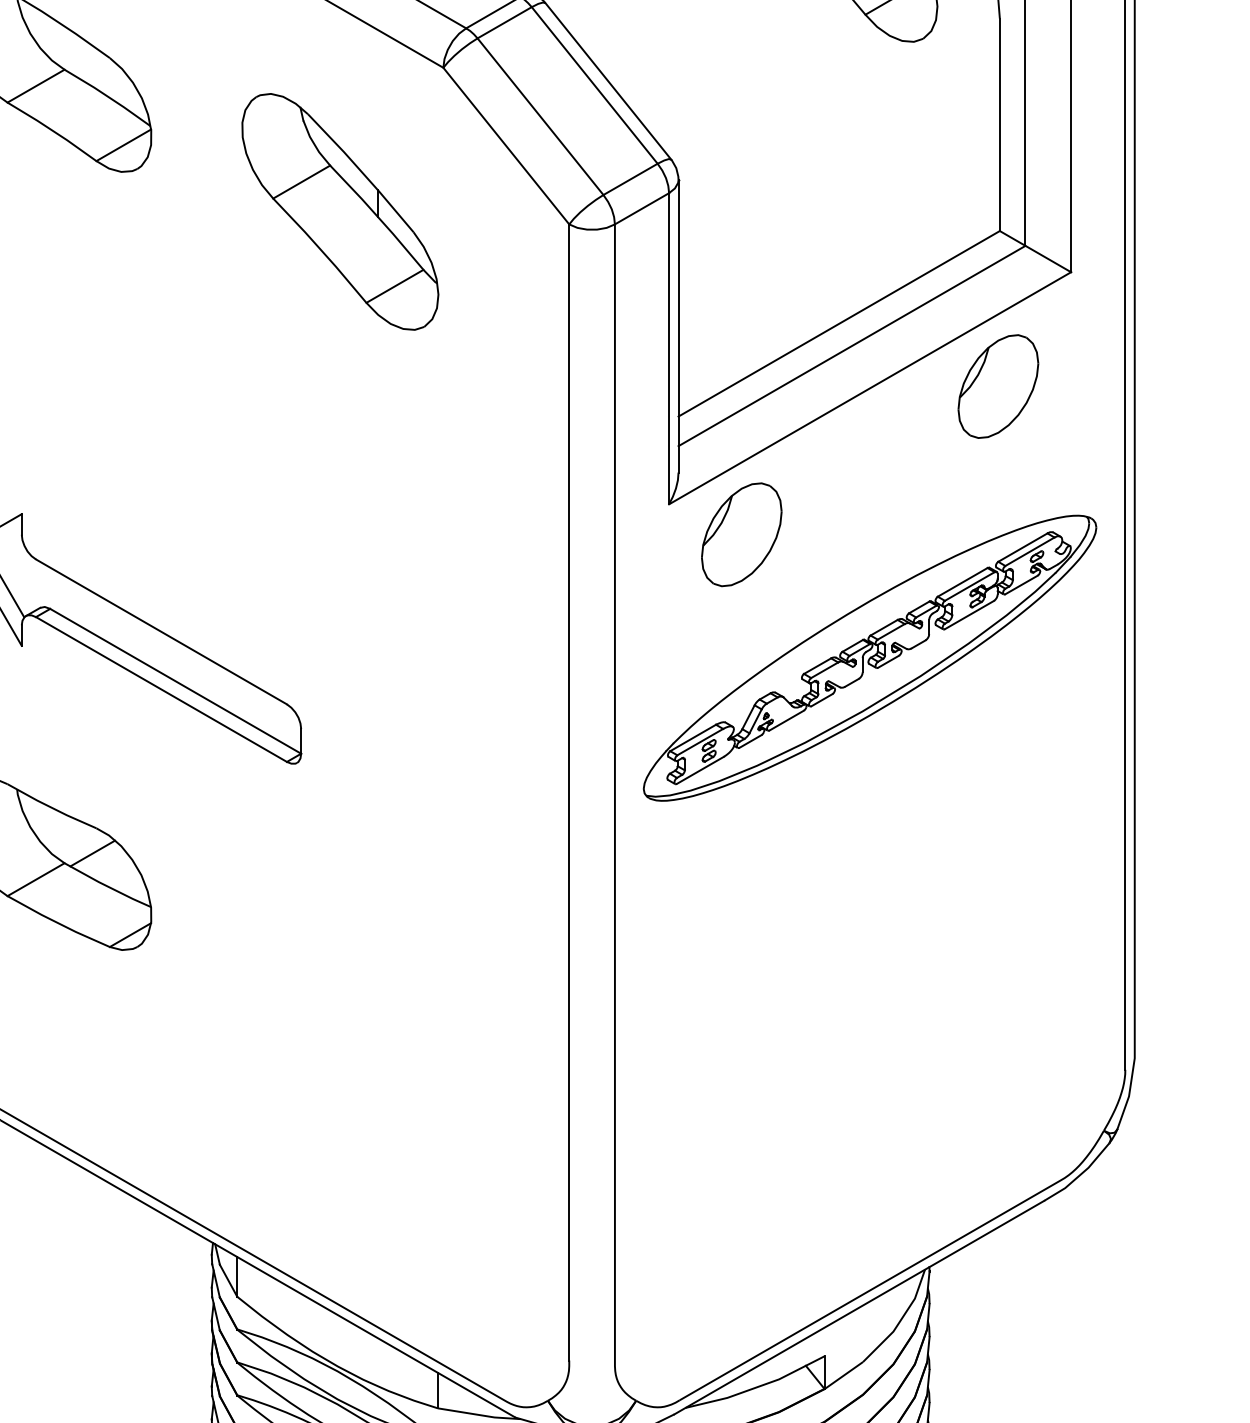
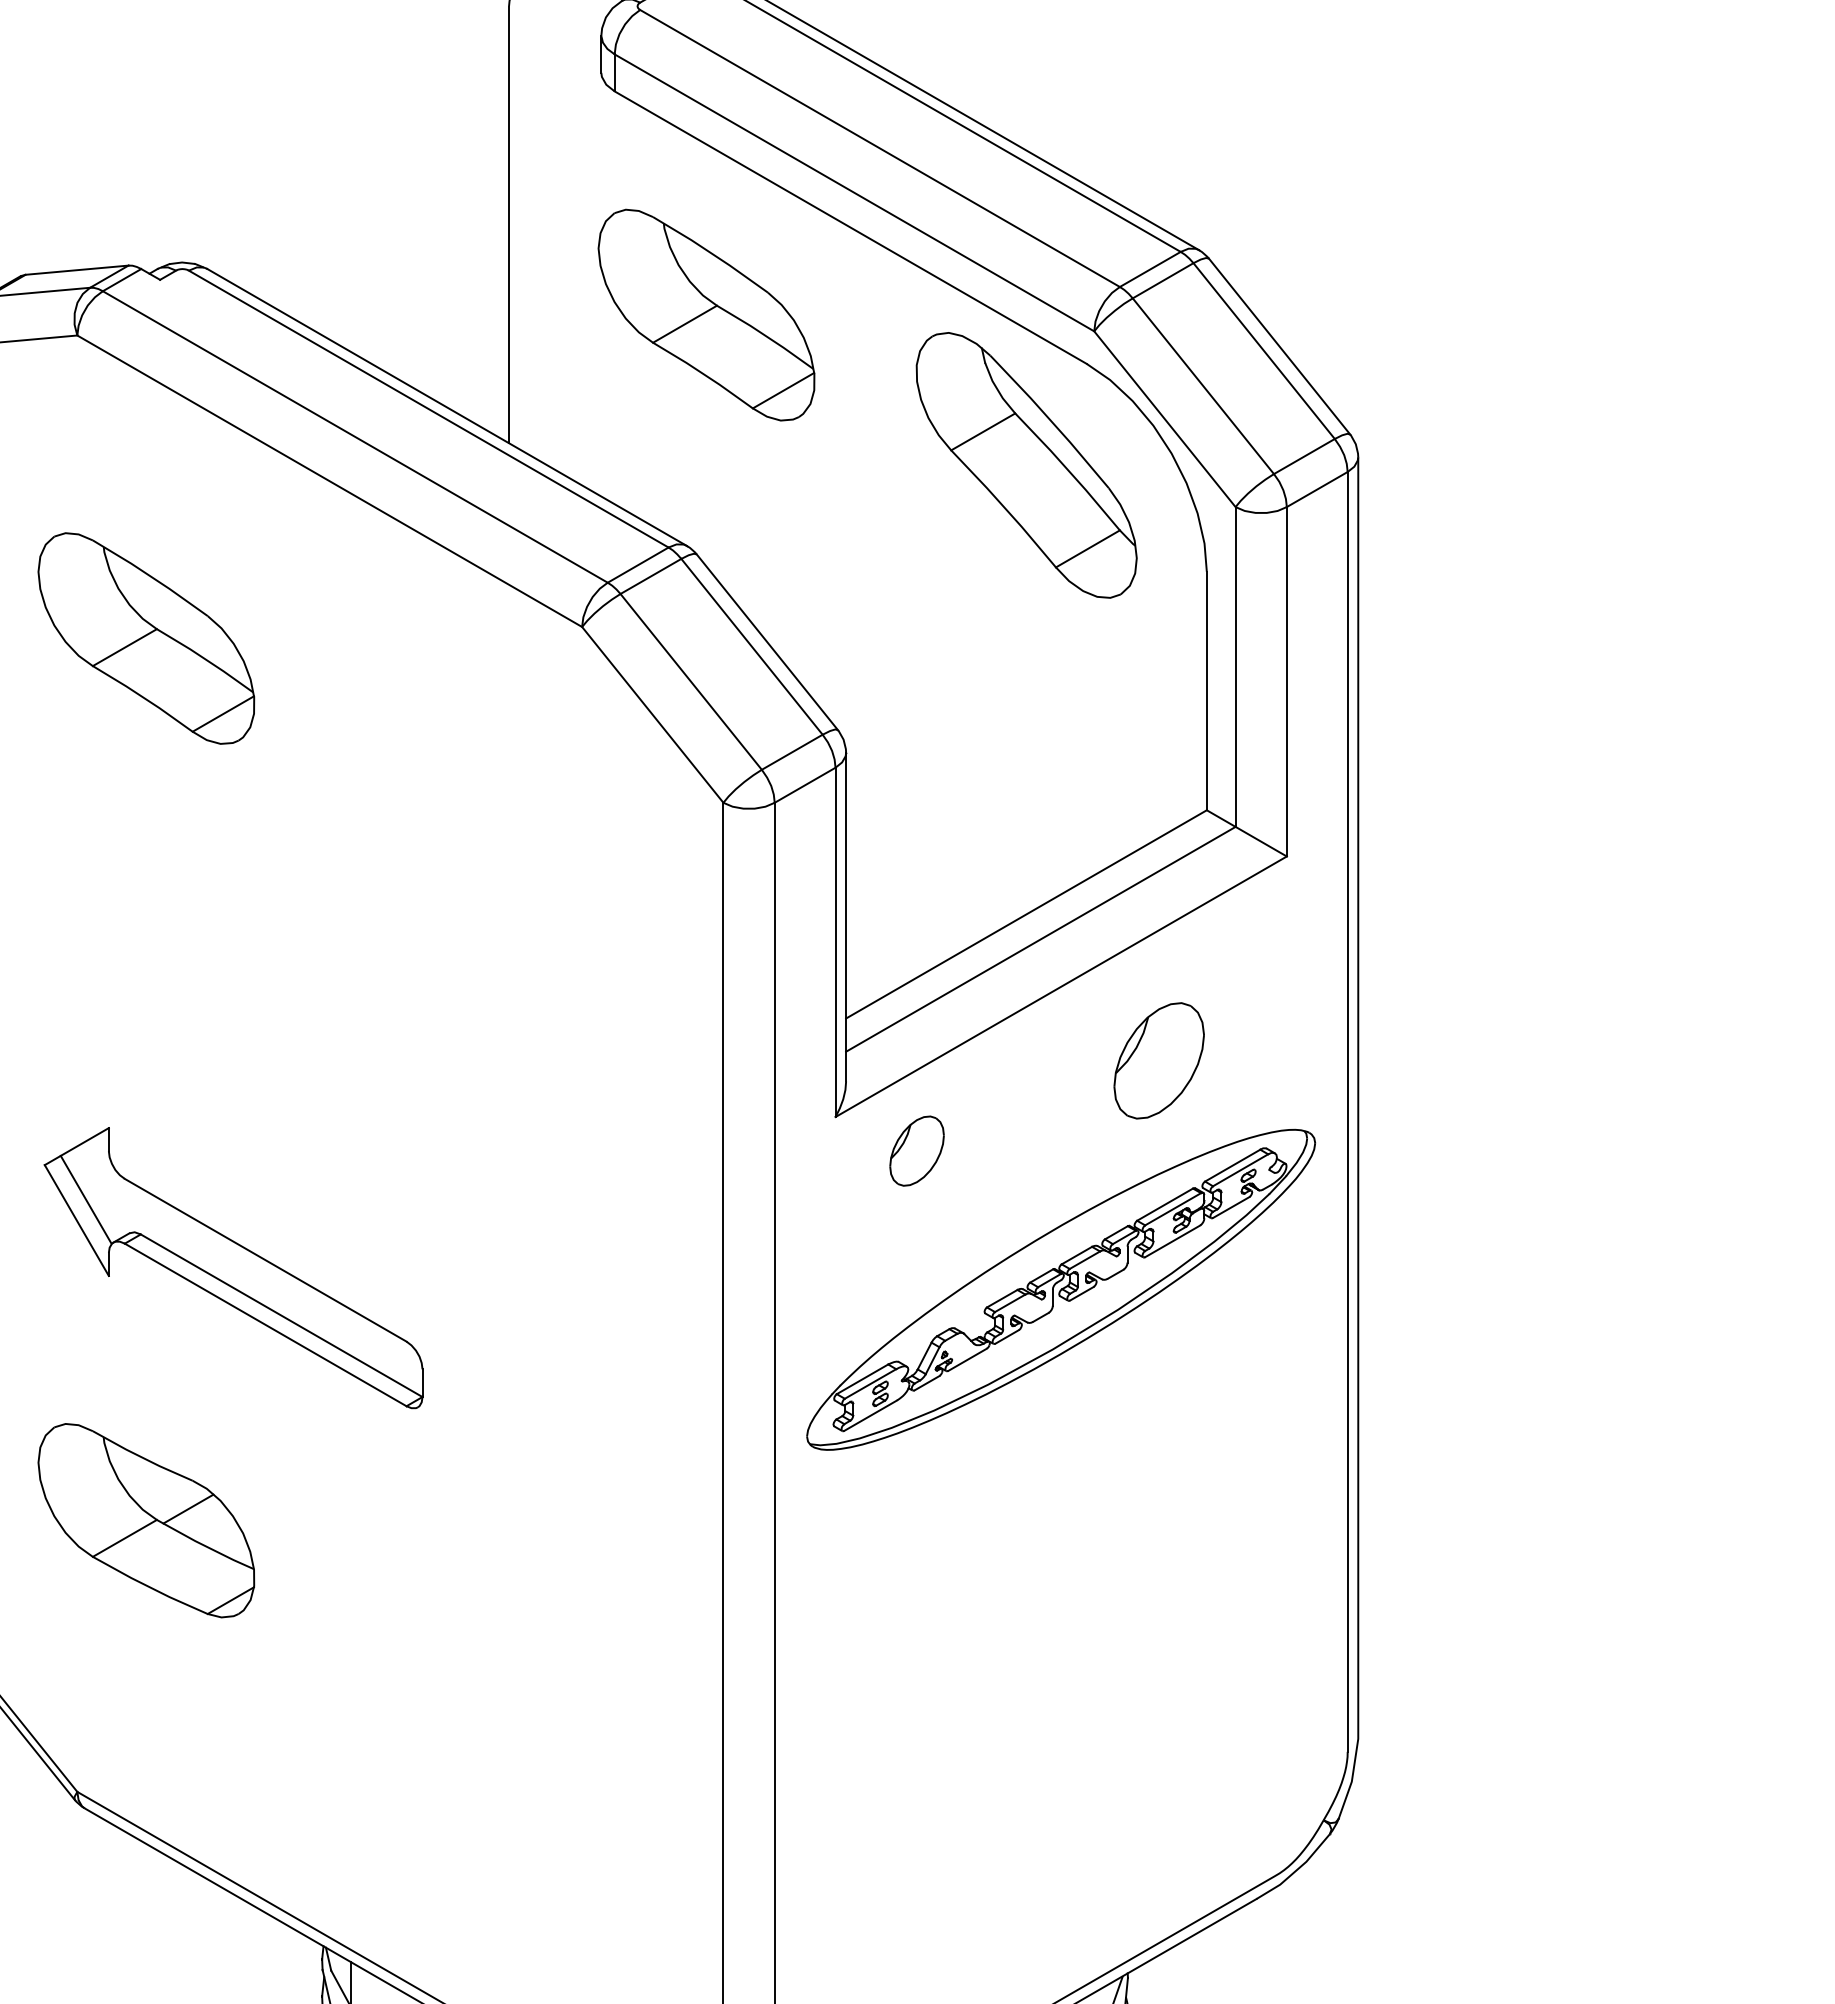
part: (340, 211) -> (466, 788), removed
part: (997, 386) -> (1158, 1060), moved
part: (741, 534) -> (916, 1150), size x0.6

